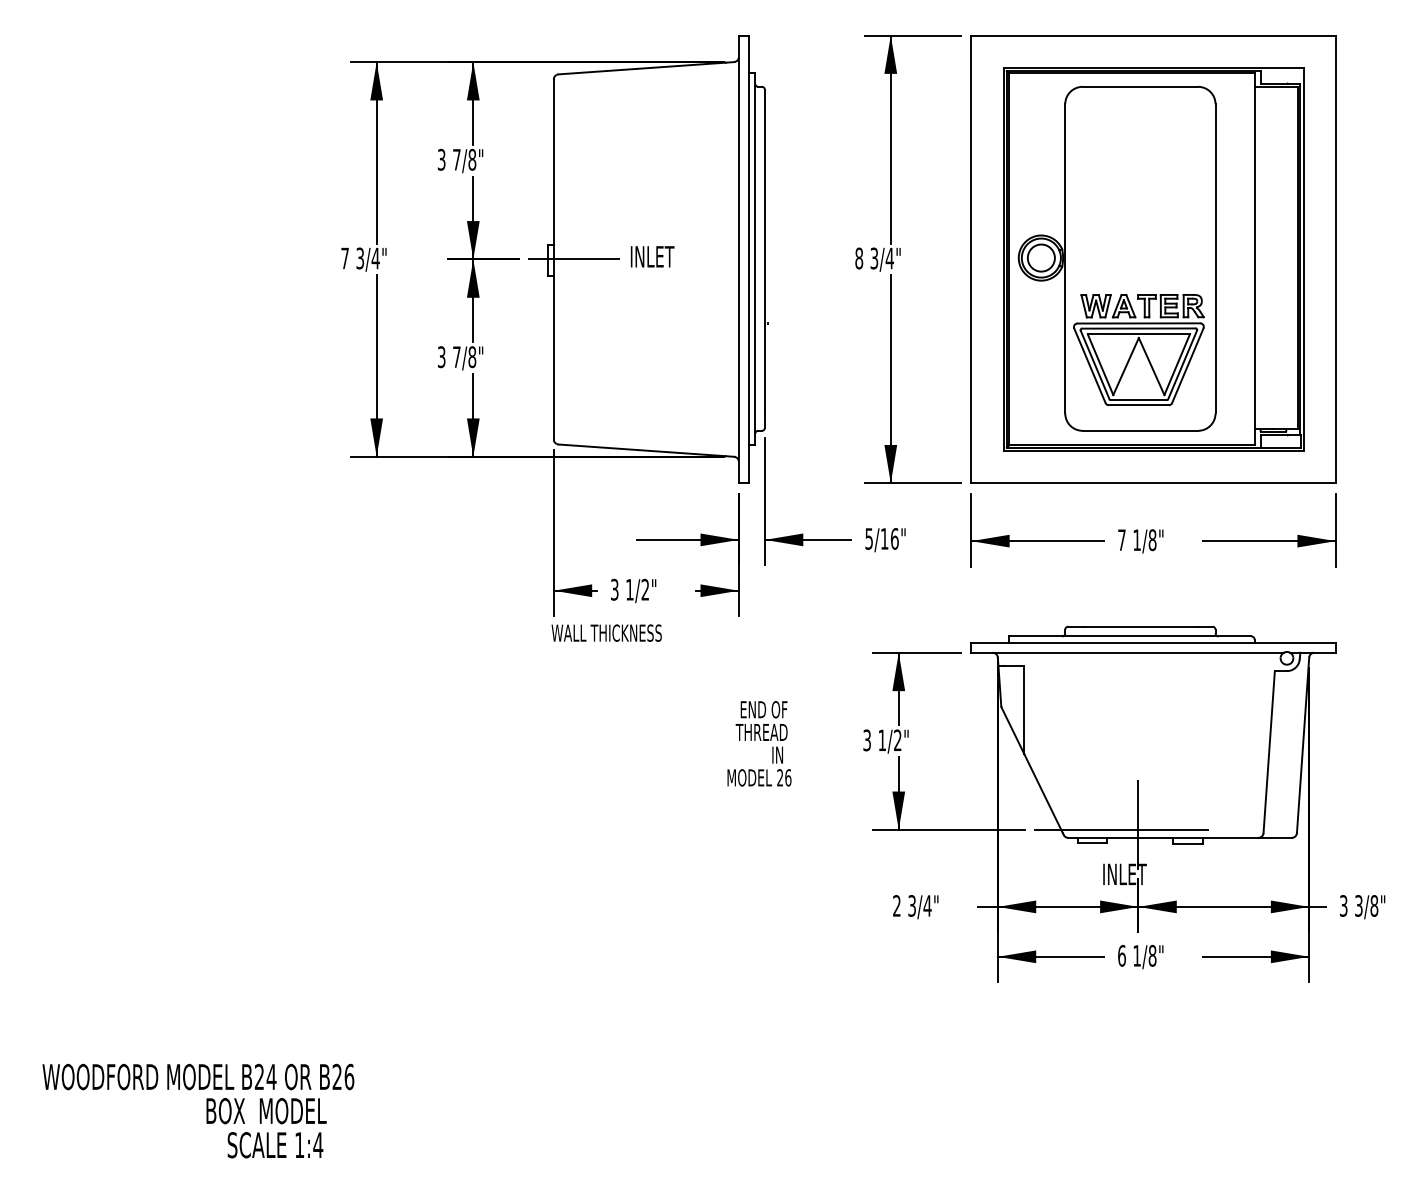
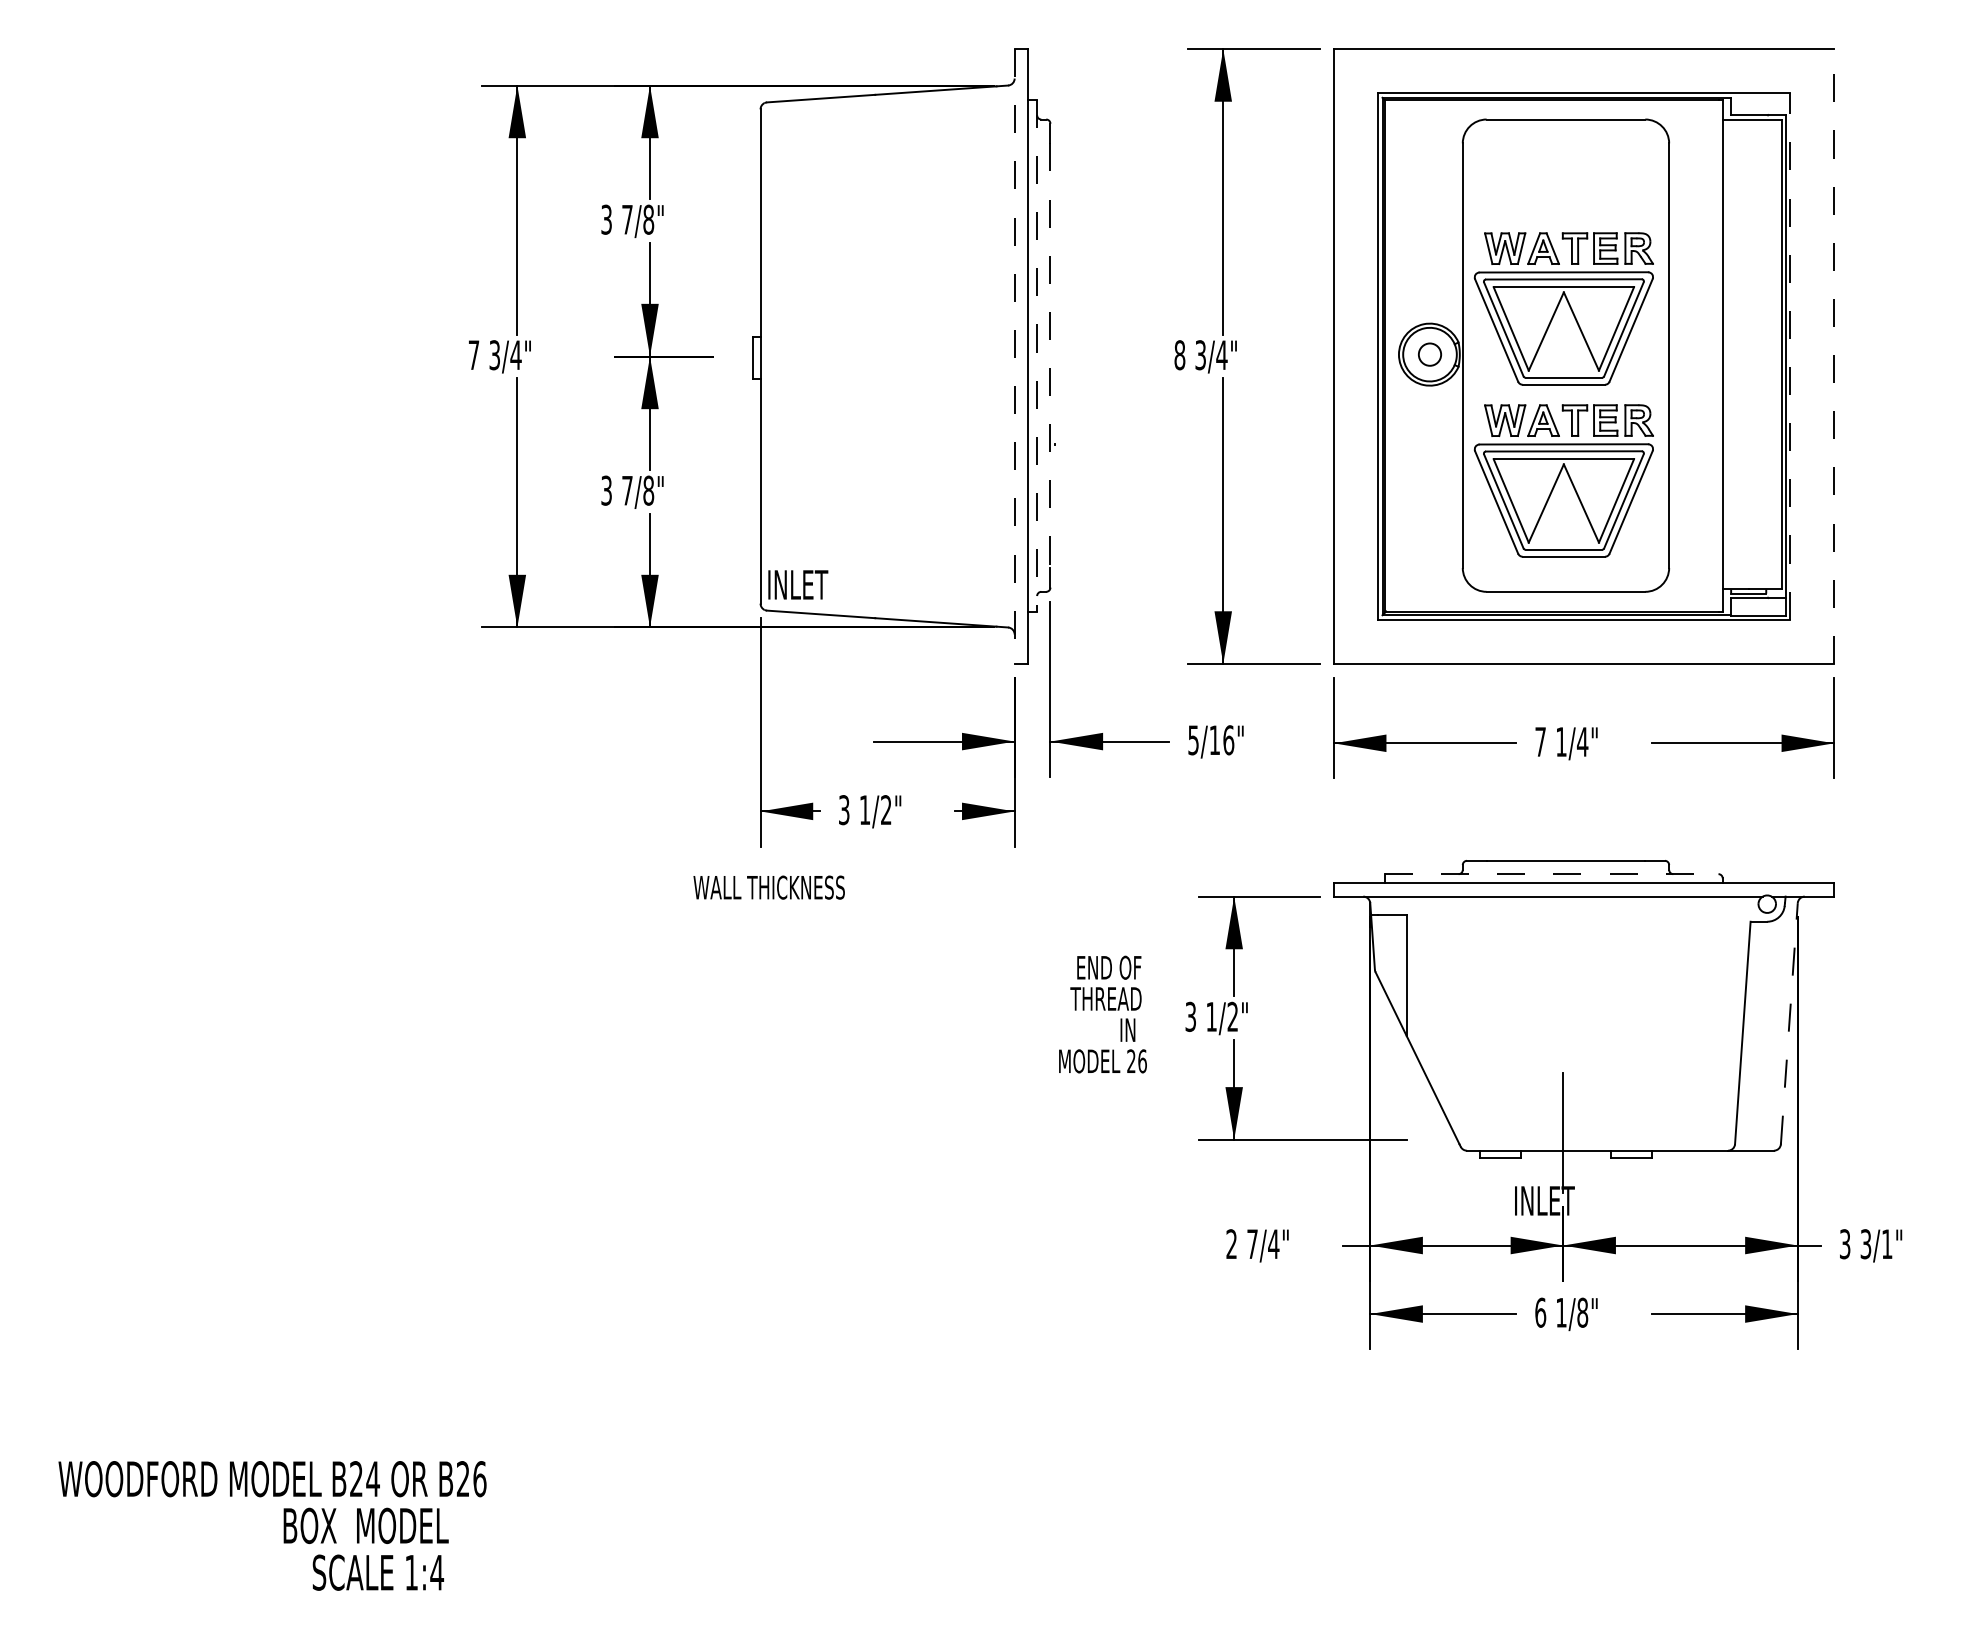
part: (1138, 224) -> (1563, 308), added
text: (652, 256) -> (798, 584), moved
circle: (1041, 257) -> (1429, 354), size x0.6
line: (755, 258) -> (1037, 355), solid -> dashed
line: (574, 259) -> (788, 356), removed
line: (764, 259) -> (1050, 356), solid -> dashed
line: (1303, 259) -> (1790, 356), solid -> dashed
line: (1335, 259) -> (1834, 356), solid -> dashed
line: (738, 260) -> (1014, 357), solid -> dashed
text: (1152, 539) -> (1582, 741), 1/8" -> 1/4"
text: (606, 633) -> (768, 887), moved
line: (1129, 636) -> (1551, 874), solid -> dashed
text: (759, 743) -> (1102, 1014), moved
line: (1303, 745) -> (1789, 1023), solid -> dashed
line: (1121, 829) -> (1539, 1139), removed
text: (912, 906) -> (1252, 1244), 3/4" -> 7/4"
text: (1373, 906) -> (1886, 1244), 3/8" -> 3/1"

